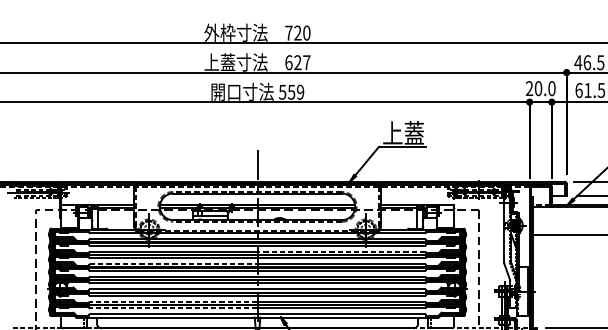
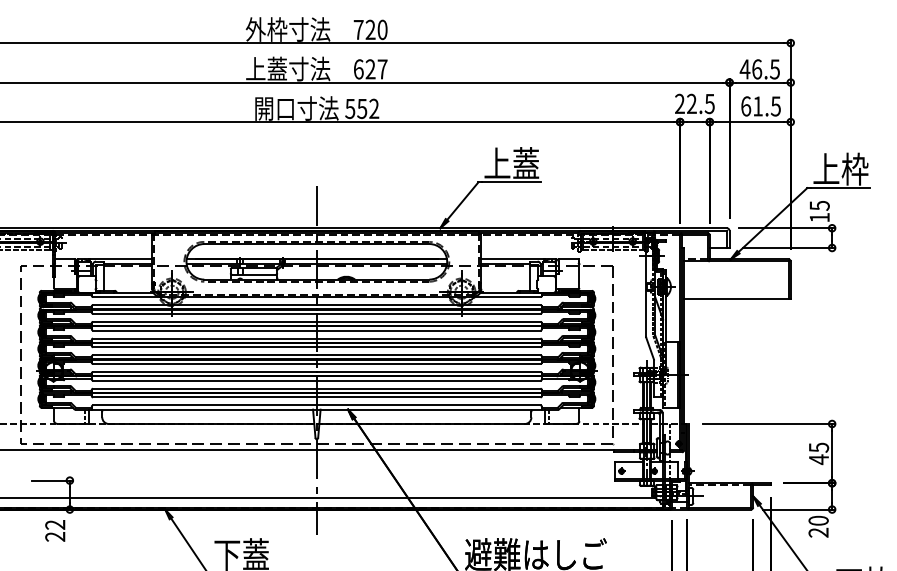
text: (544, 88) -> (700, 103), 20.0 -> 22.5
text: (300, 92) -> (374, 109), 559 -> 552
line: (341, 251) -> (428, 321), dashed -> solid
line: (173, 264) -> (204, 338), dashed -> solid
line: (173, 301) -> (204, 388), dashed -> solid
line: (173, 308) -> (204, 397), dashed -> solid

